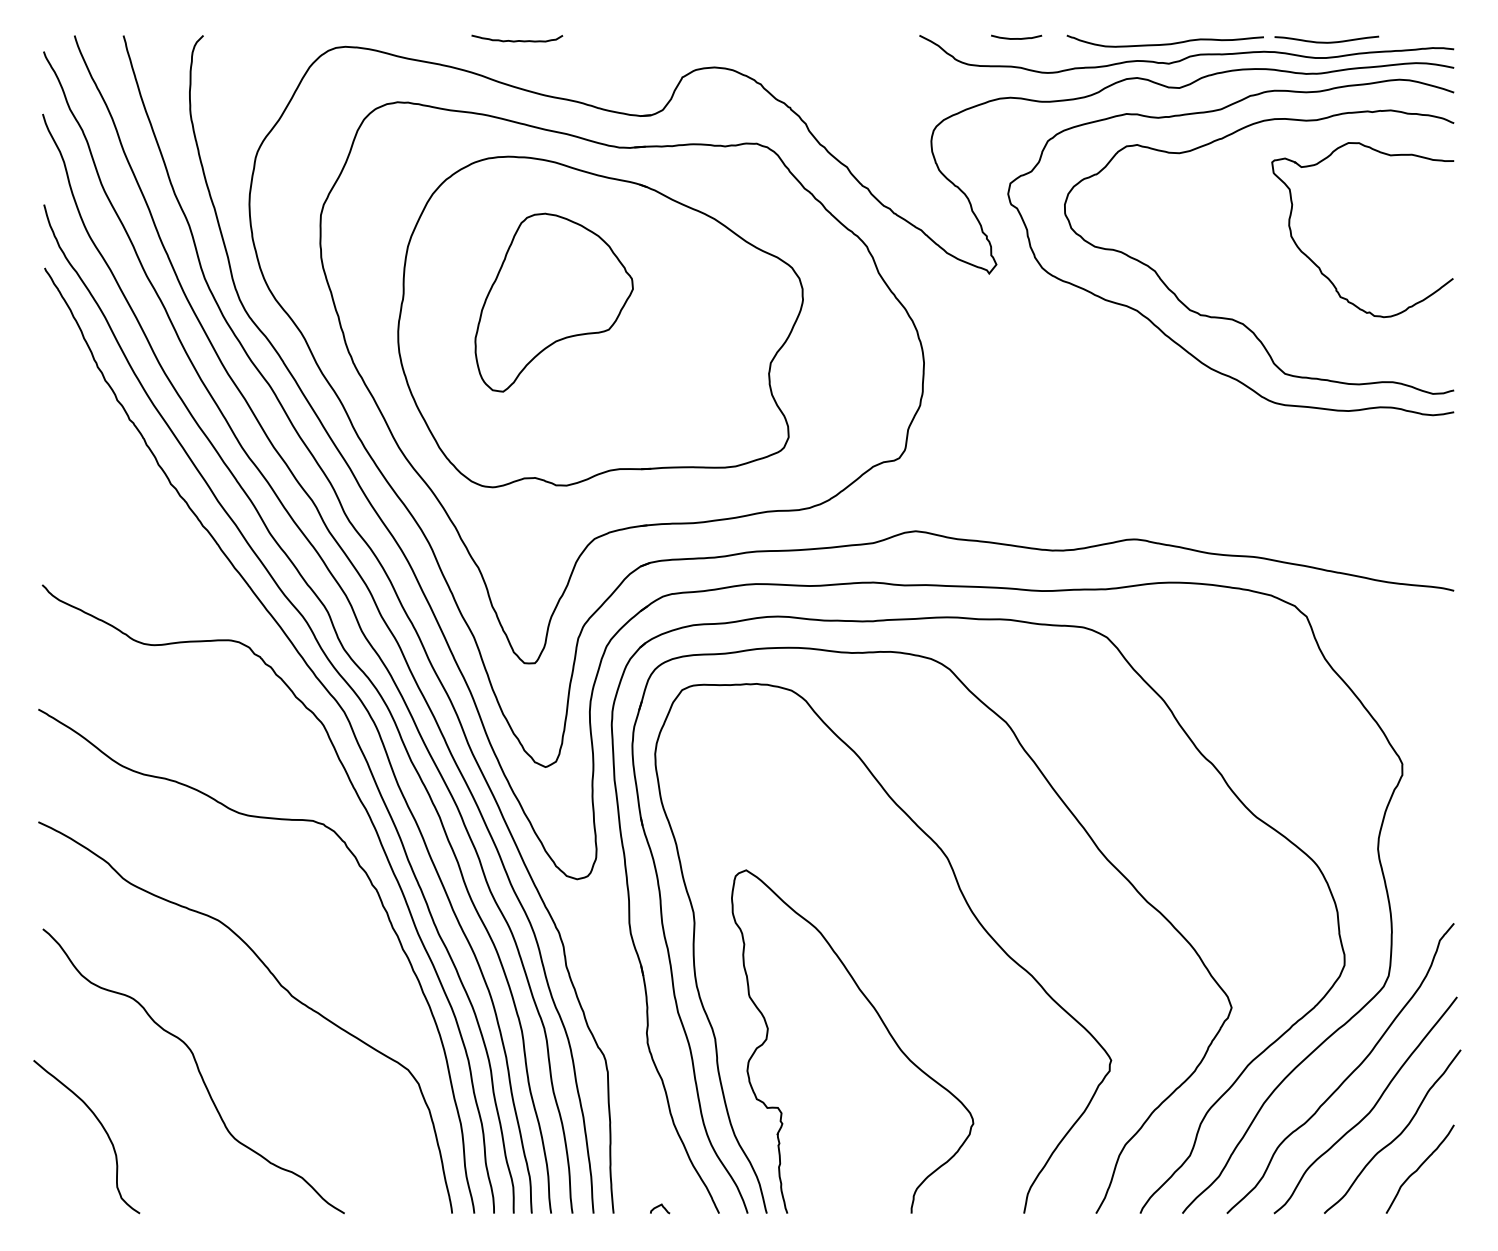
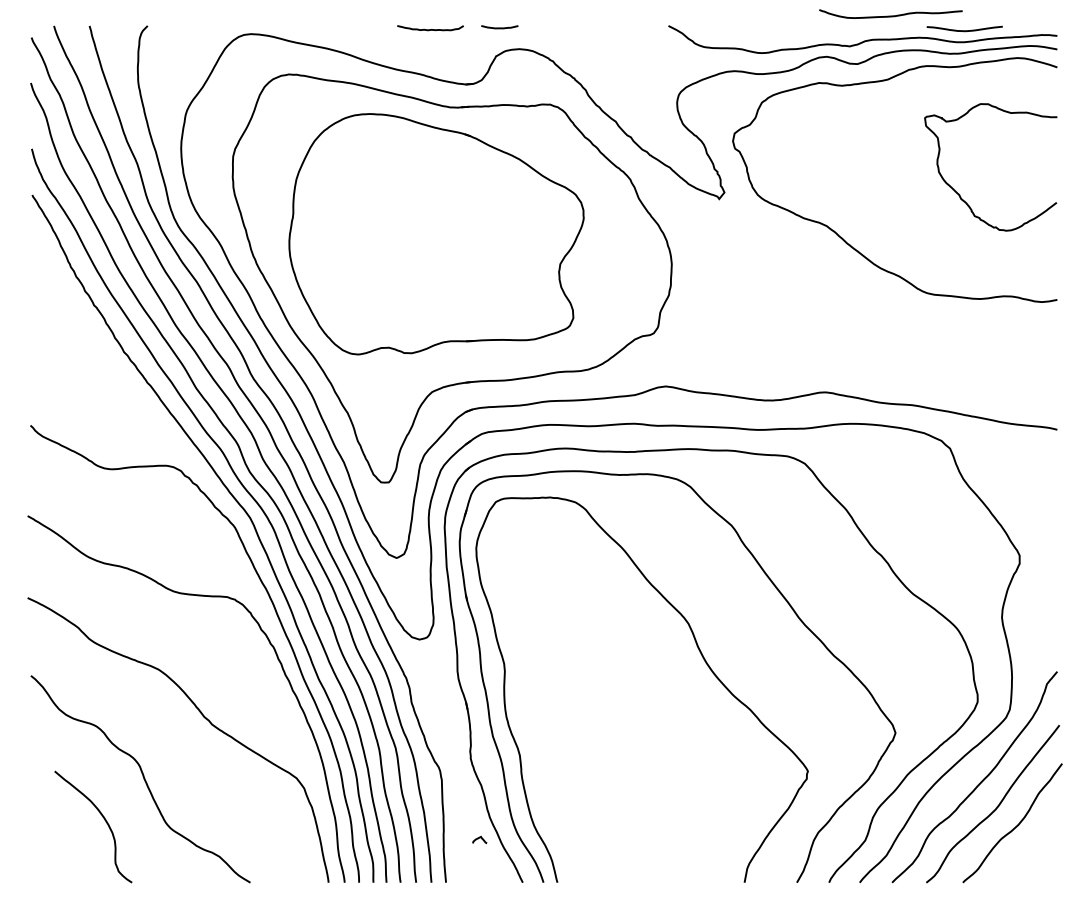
curve: (1016, 38) -> (499, 28), moved
curve: (517, 40) -> (430, 29), moved
curve: (1164, 43) -> (890, 15), moved
part: (553, 302) -> (402, 220), removed
curve: (1235, 319) -> (898, 232), removed
curve: (882, 1023) -> (641, 744), removed
curve: (101, 1126) -> (104, 819), moved
curve: (1419, 1168) -> (1032, 849), removed
curve: (660, 1206) -> (480, 838), moved

